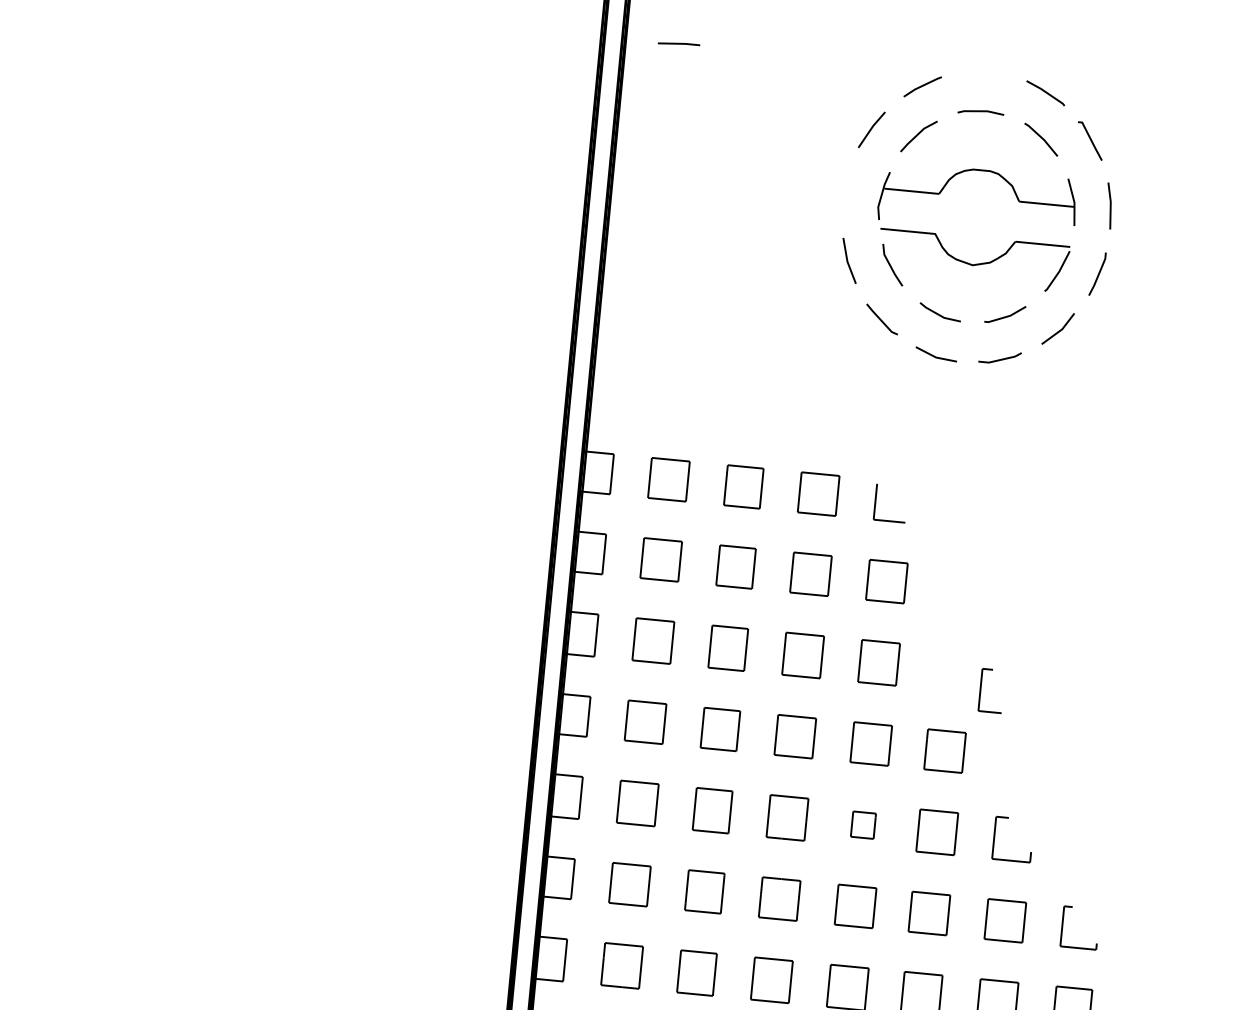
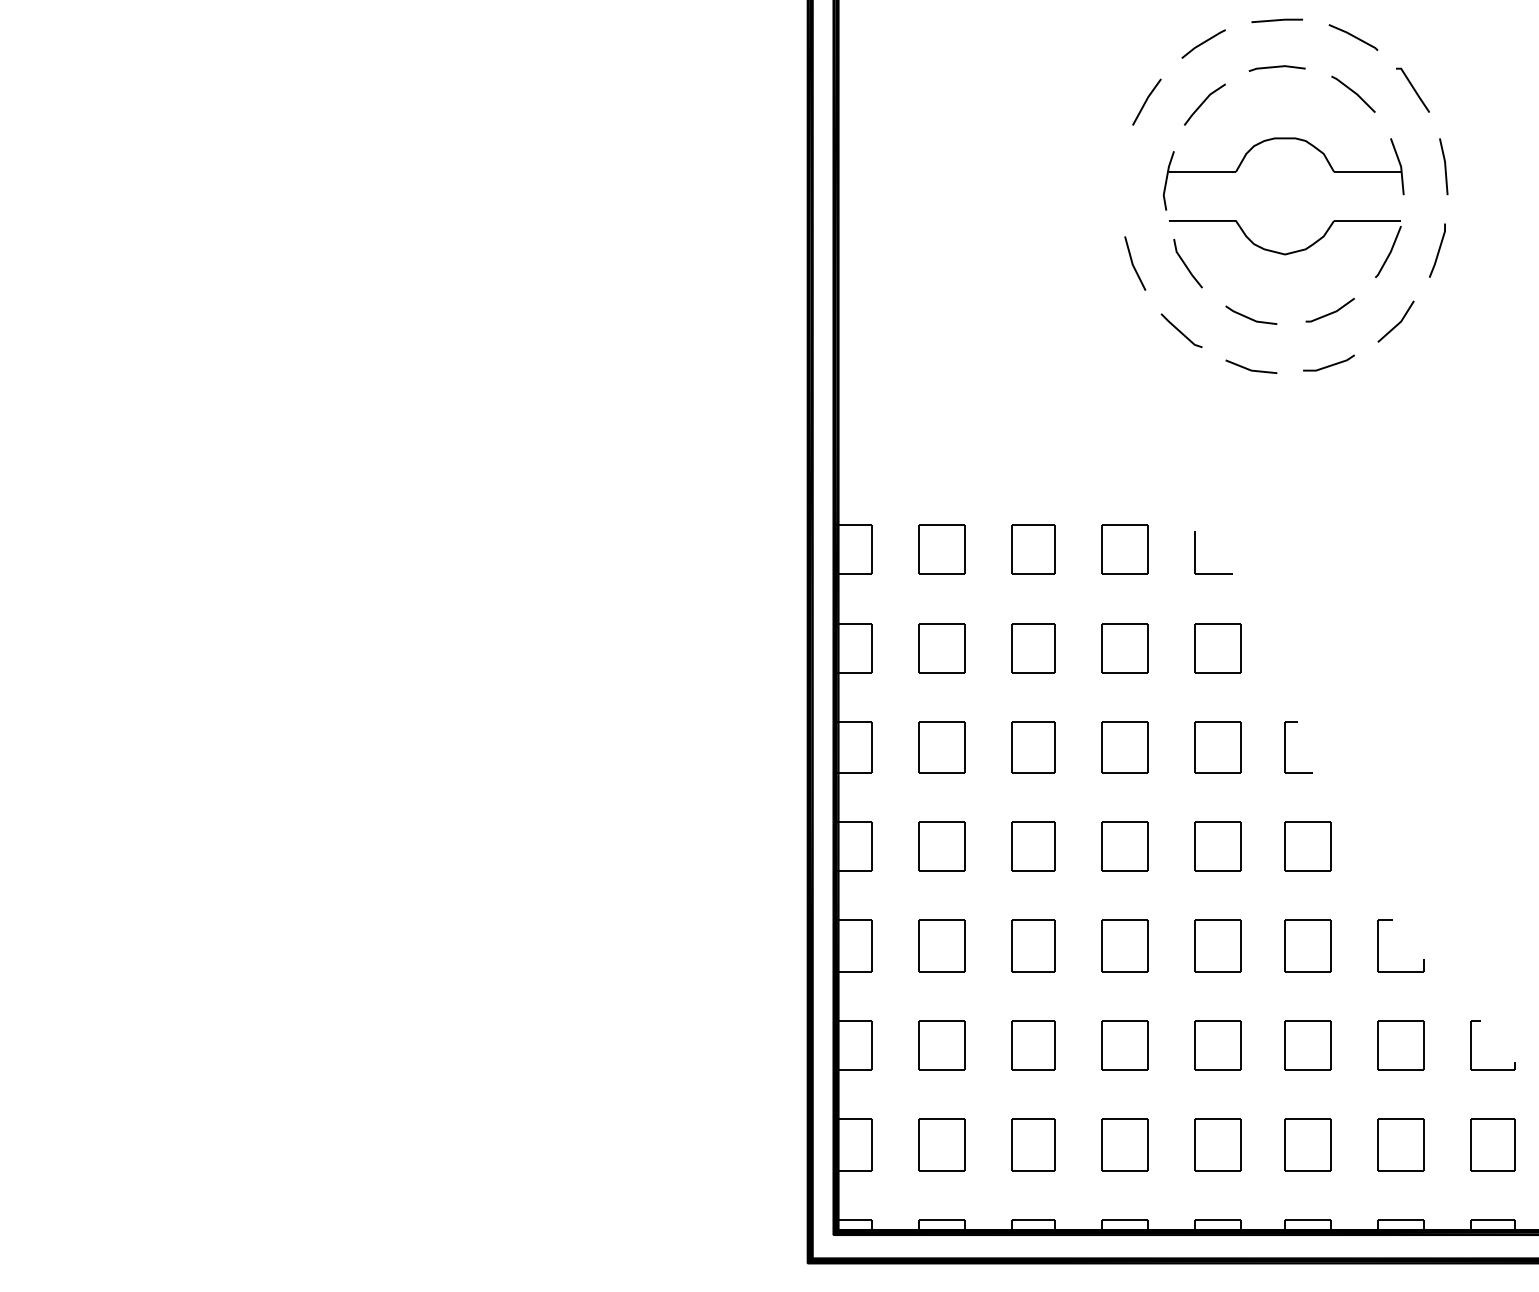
line: (678, 43) -> (1276, 20), moved
part: (980, 690) -> (1285, 747), moved
part: (863, 824) -> (1217, 945), size x1.67

